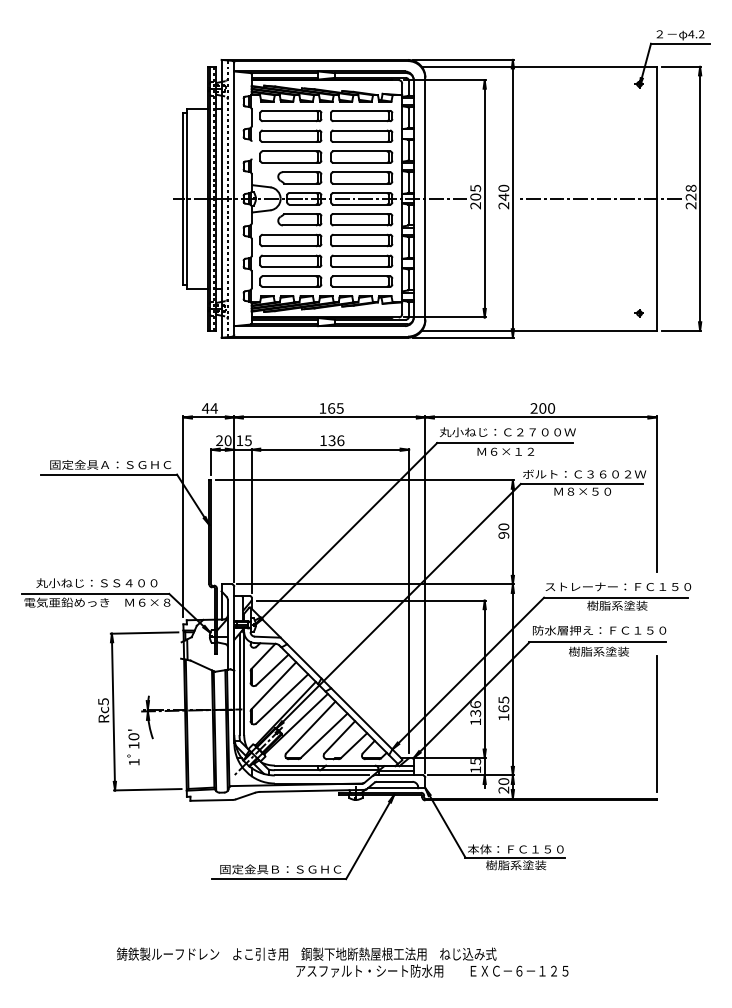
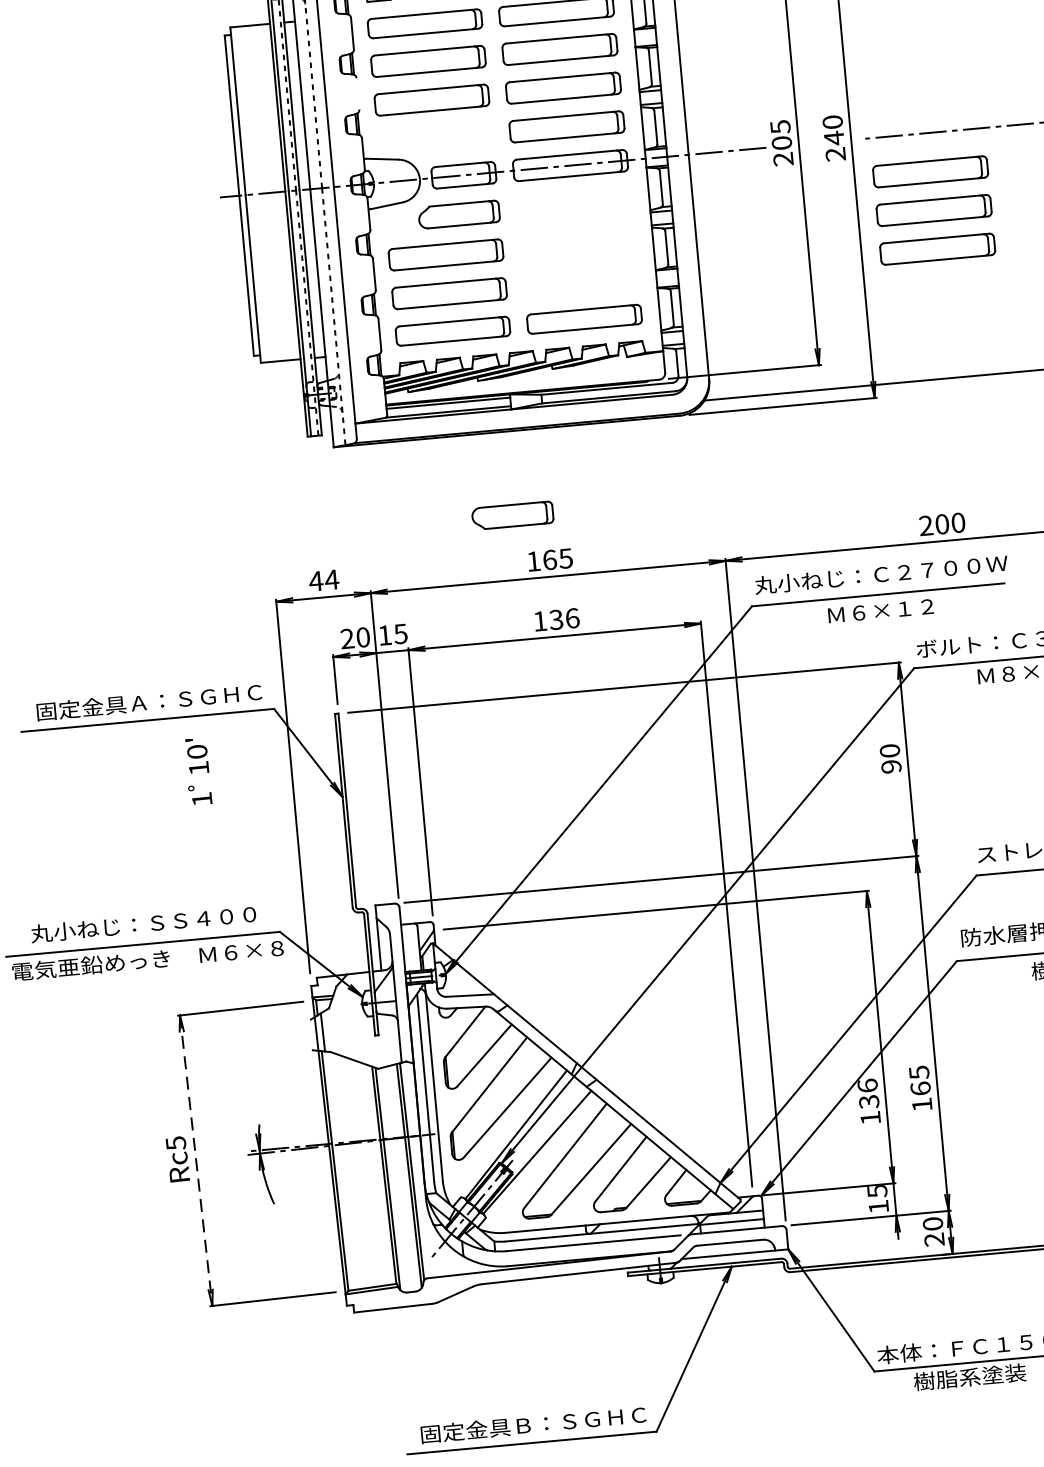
part: (299, 177) -> (511, 514), moved
part: (361, 240) -> (933, 210), moved
line: (113, 712) -> (196, 1161), solid -> dashed
text: (133, 747) -> (198, 771), moved

